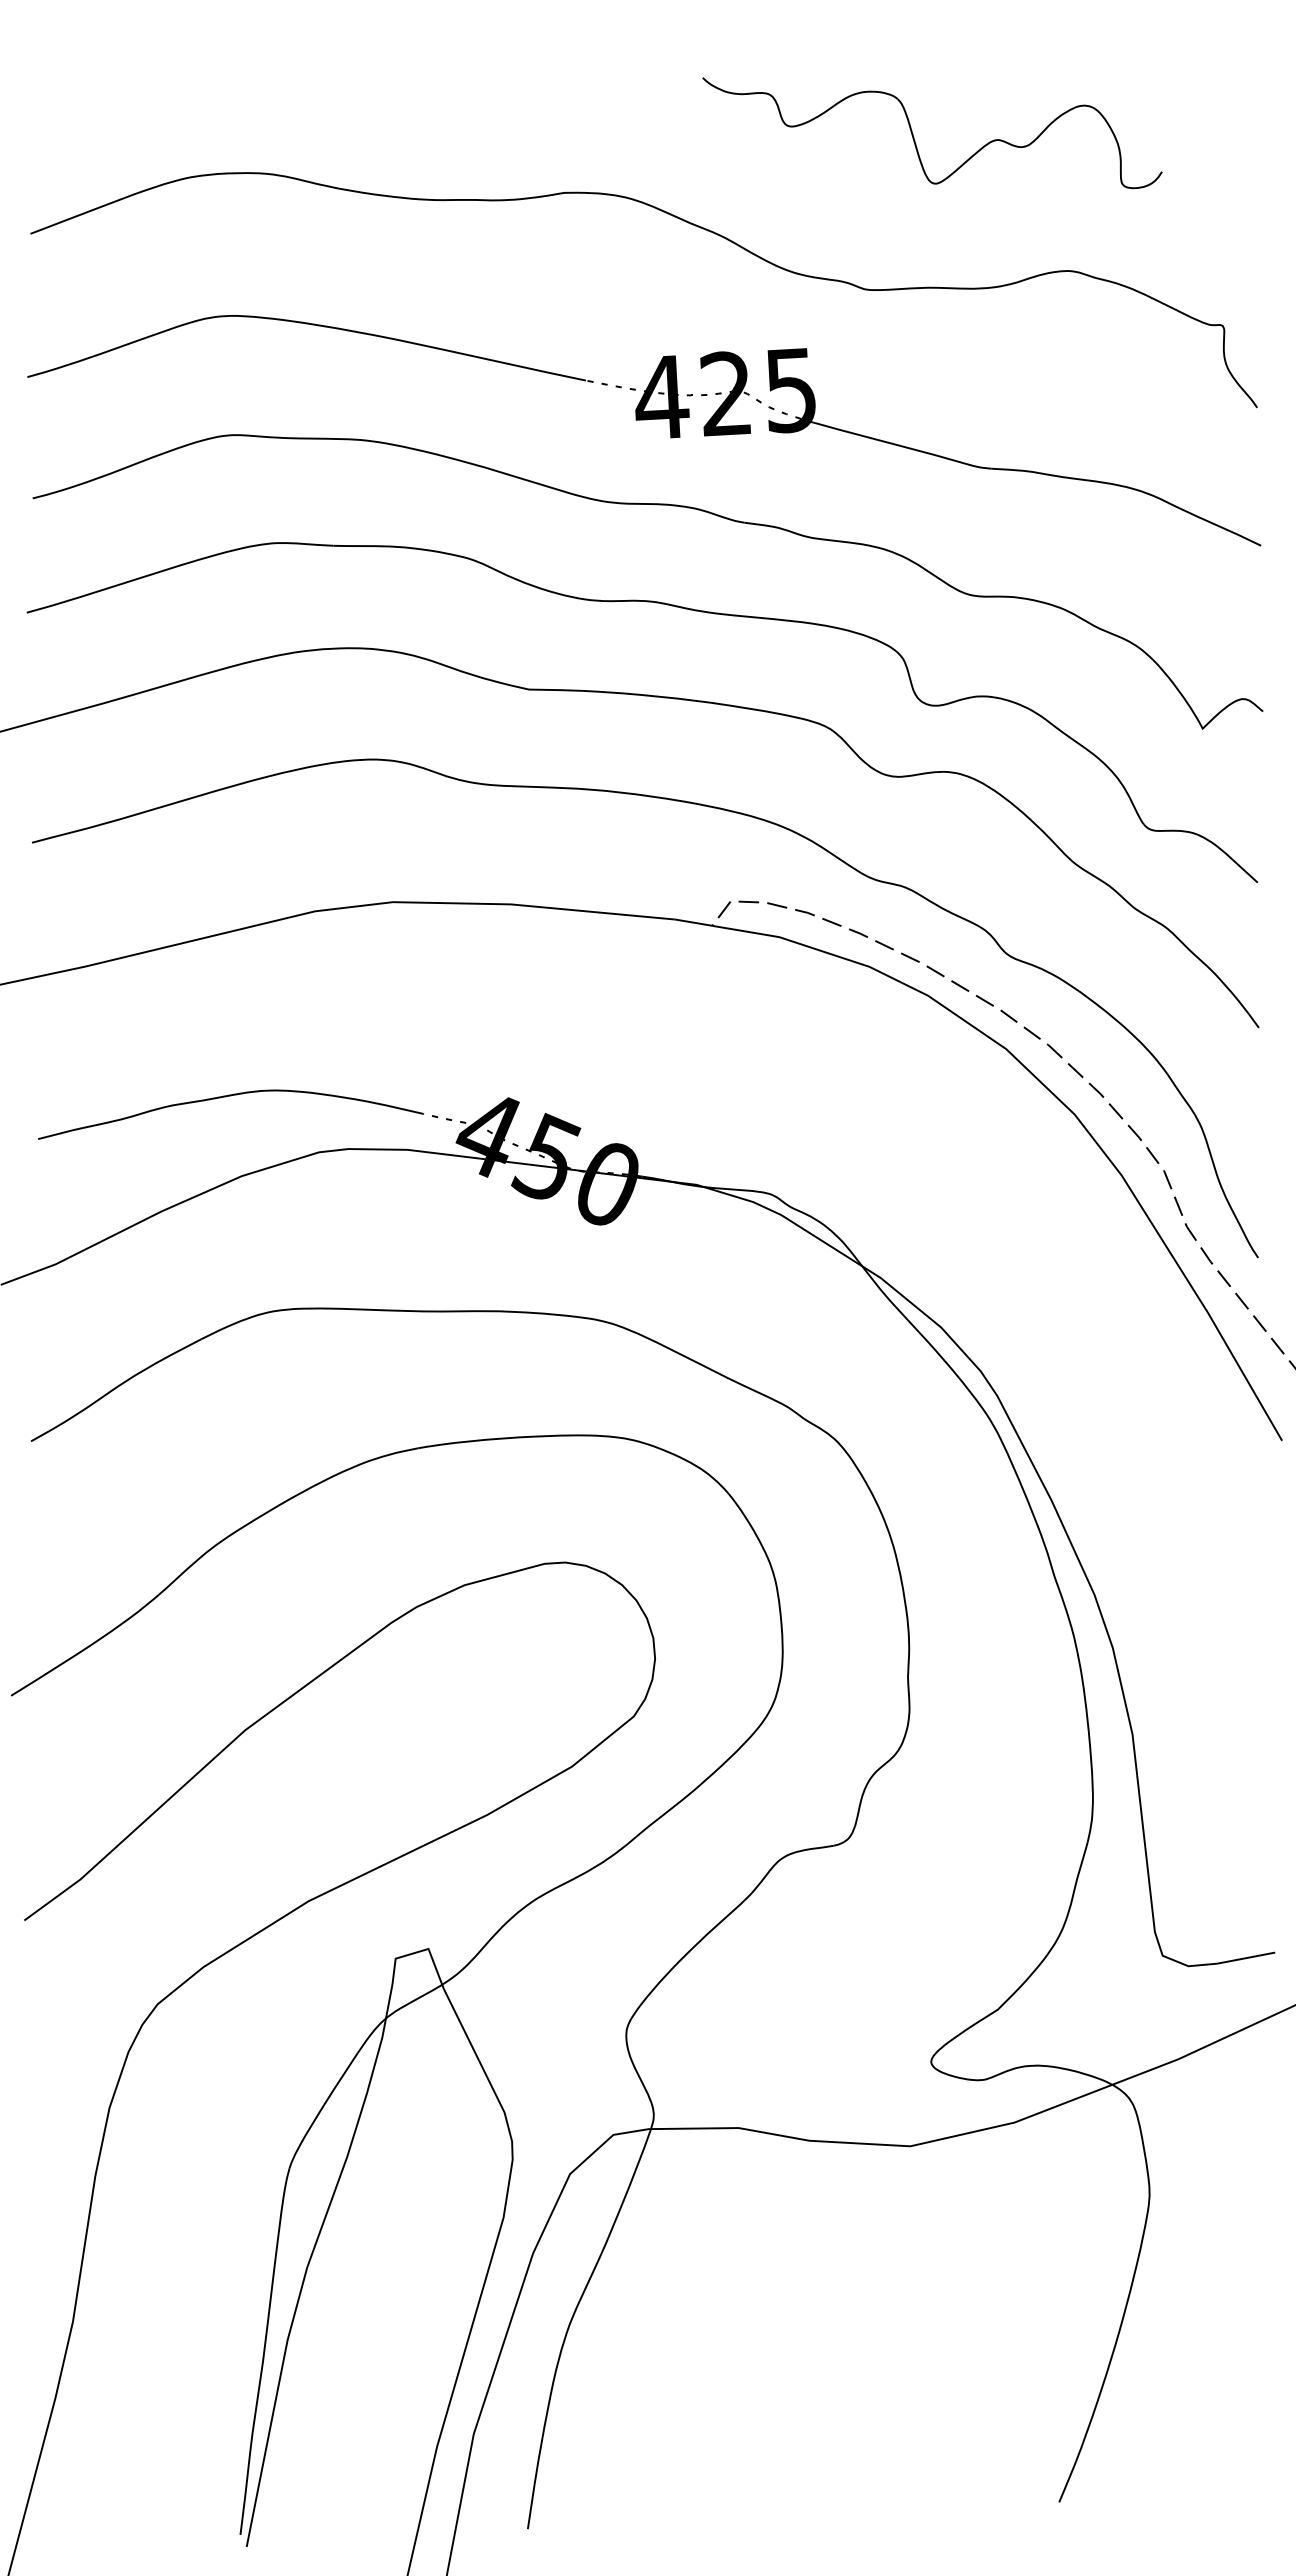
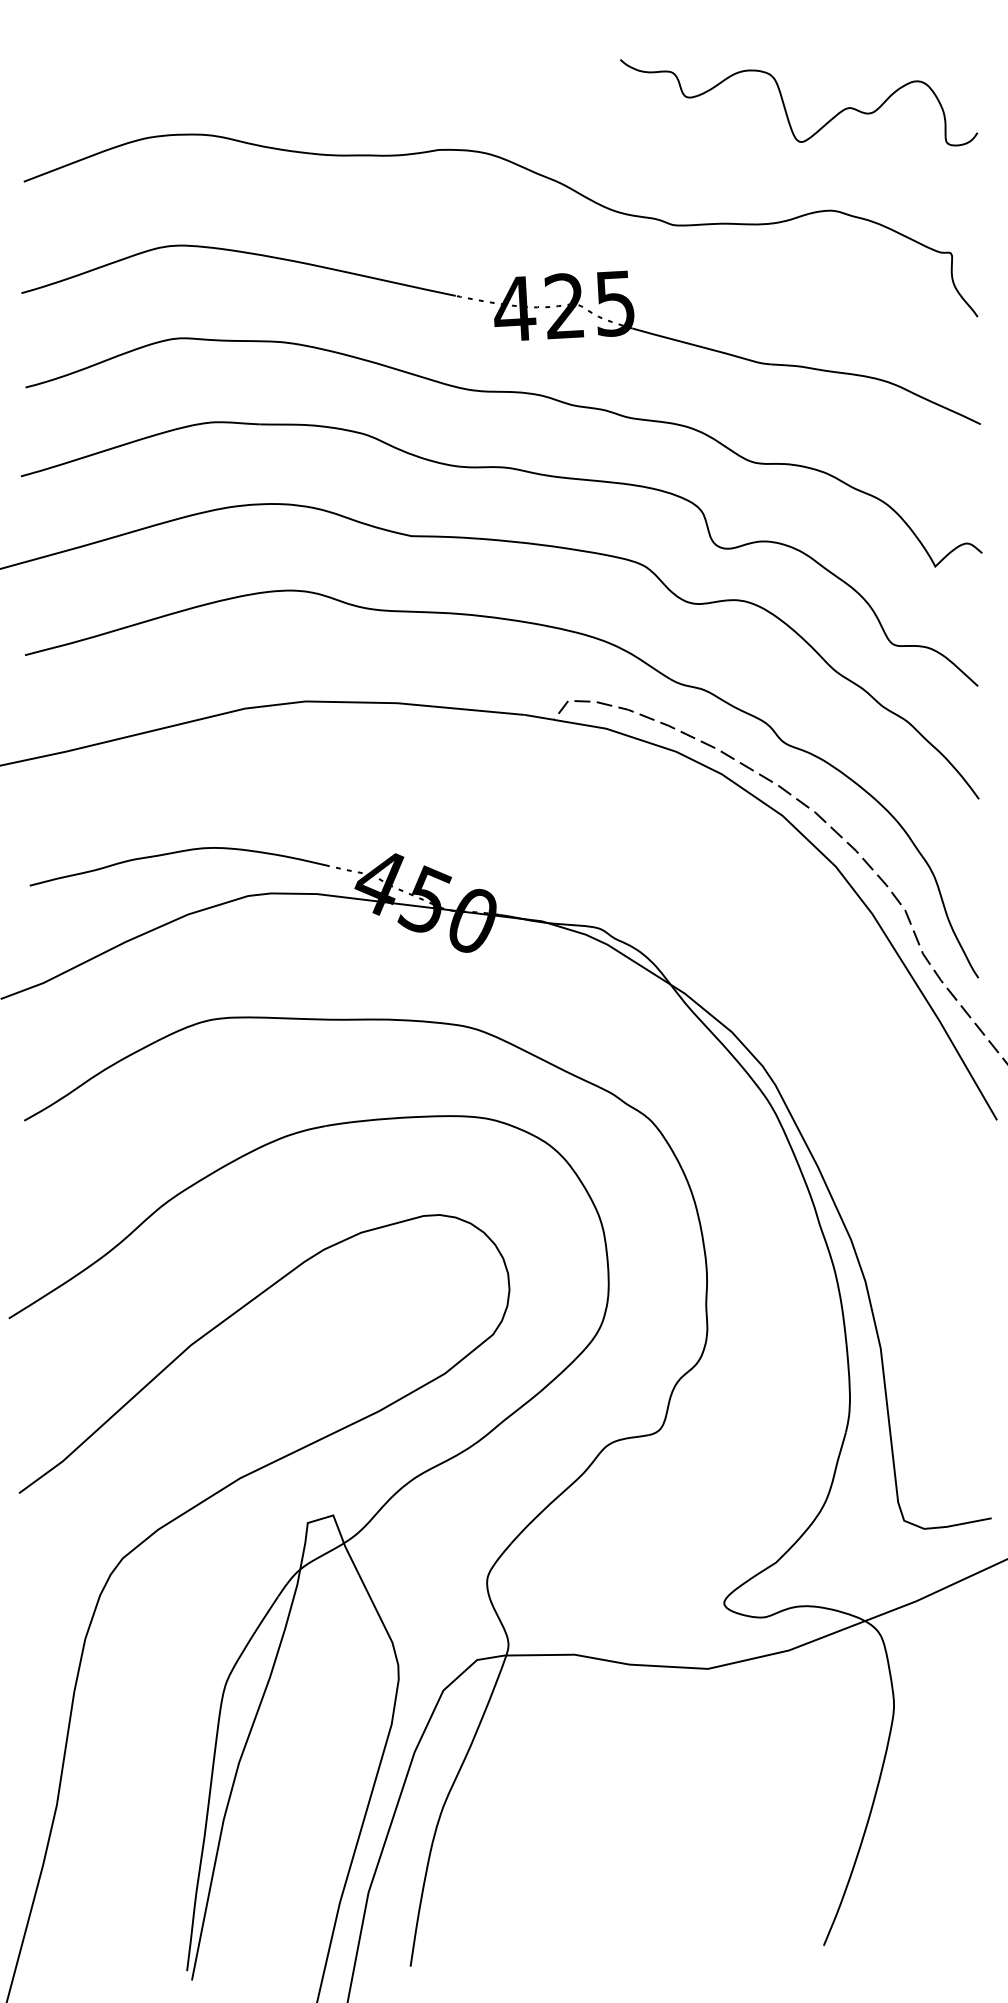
part: (915, 140) -> (785, 108), moved

